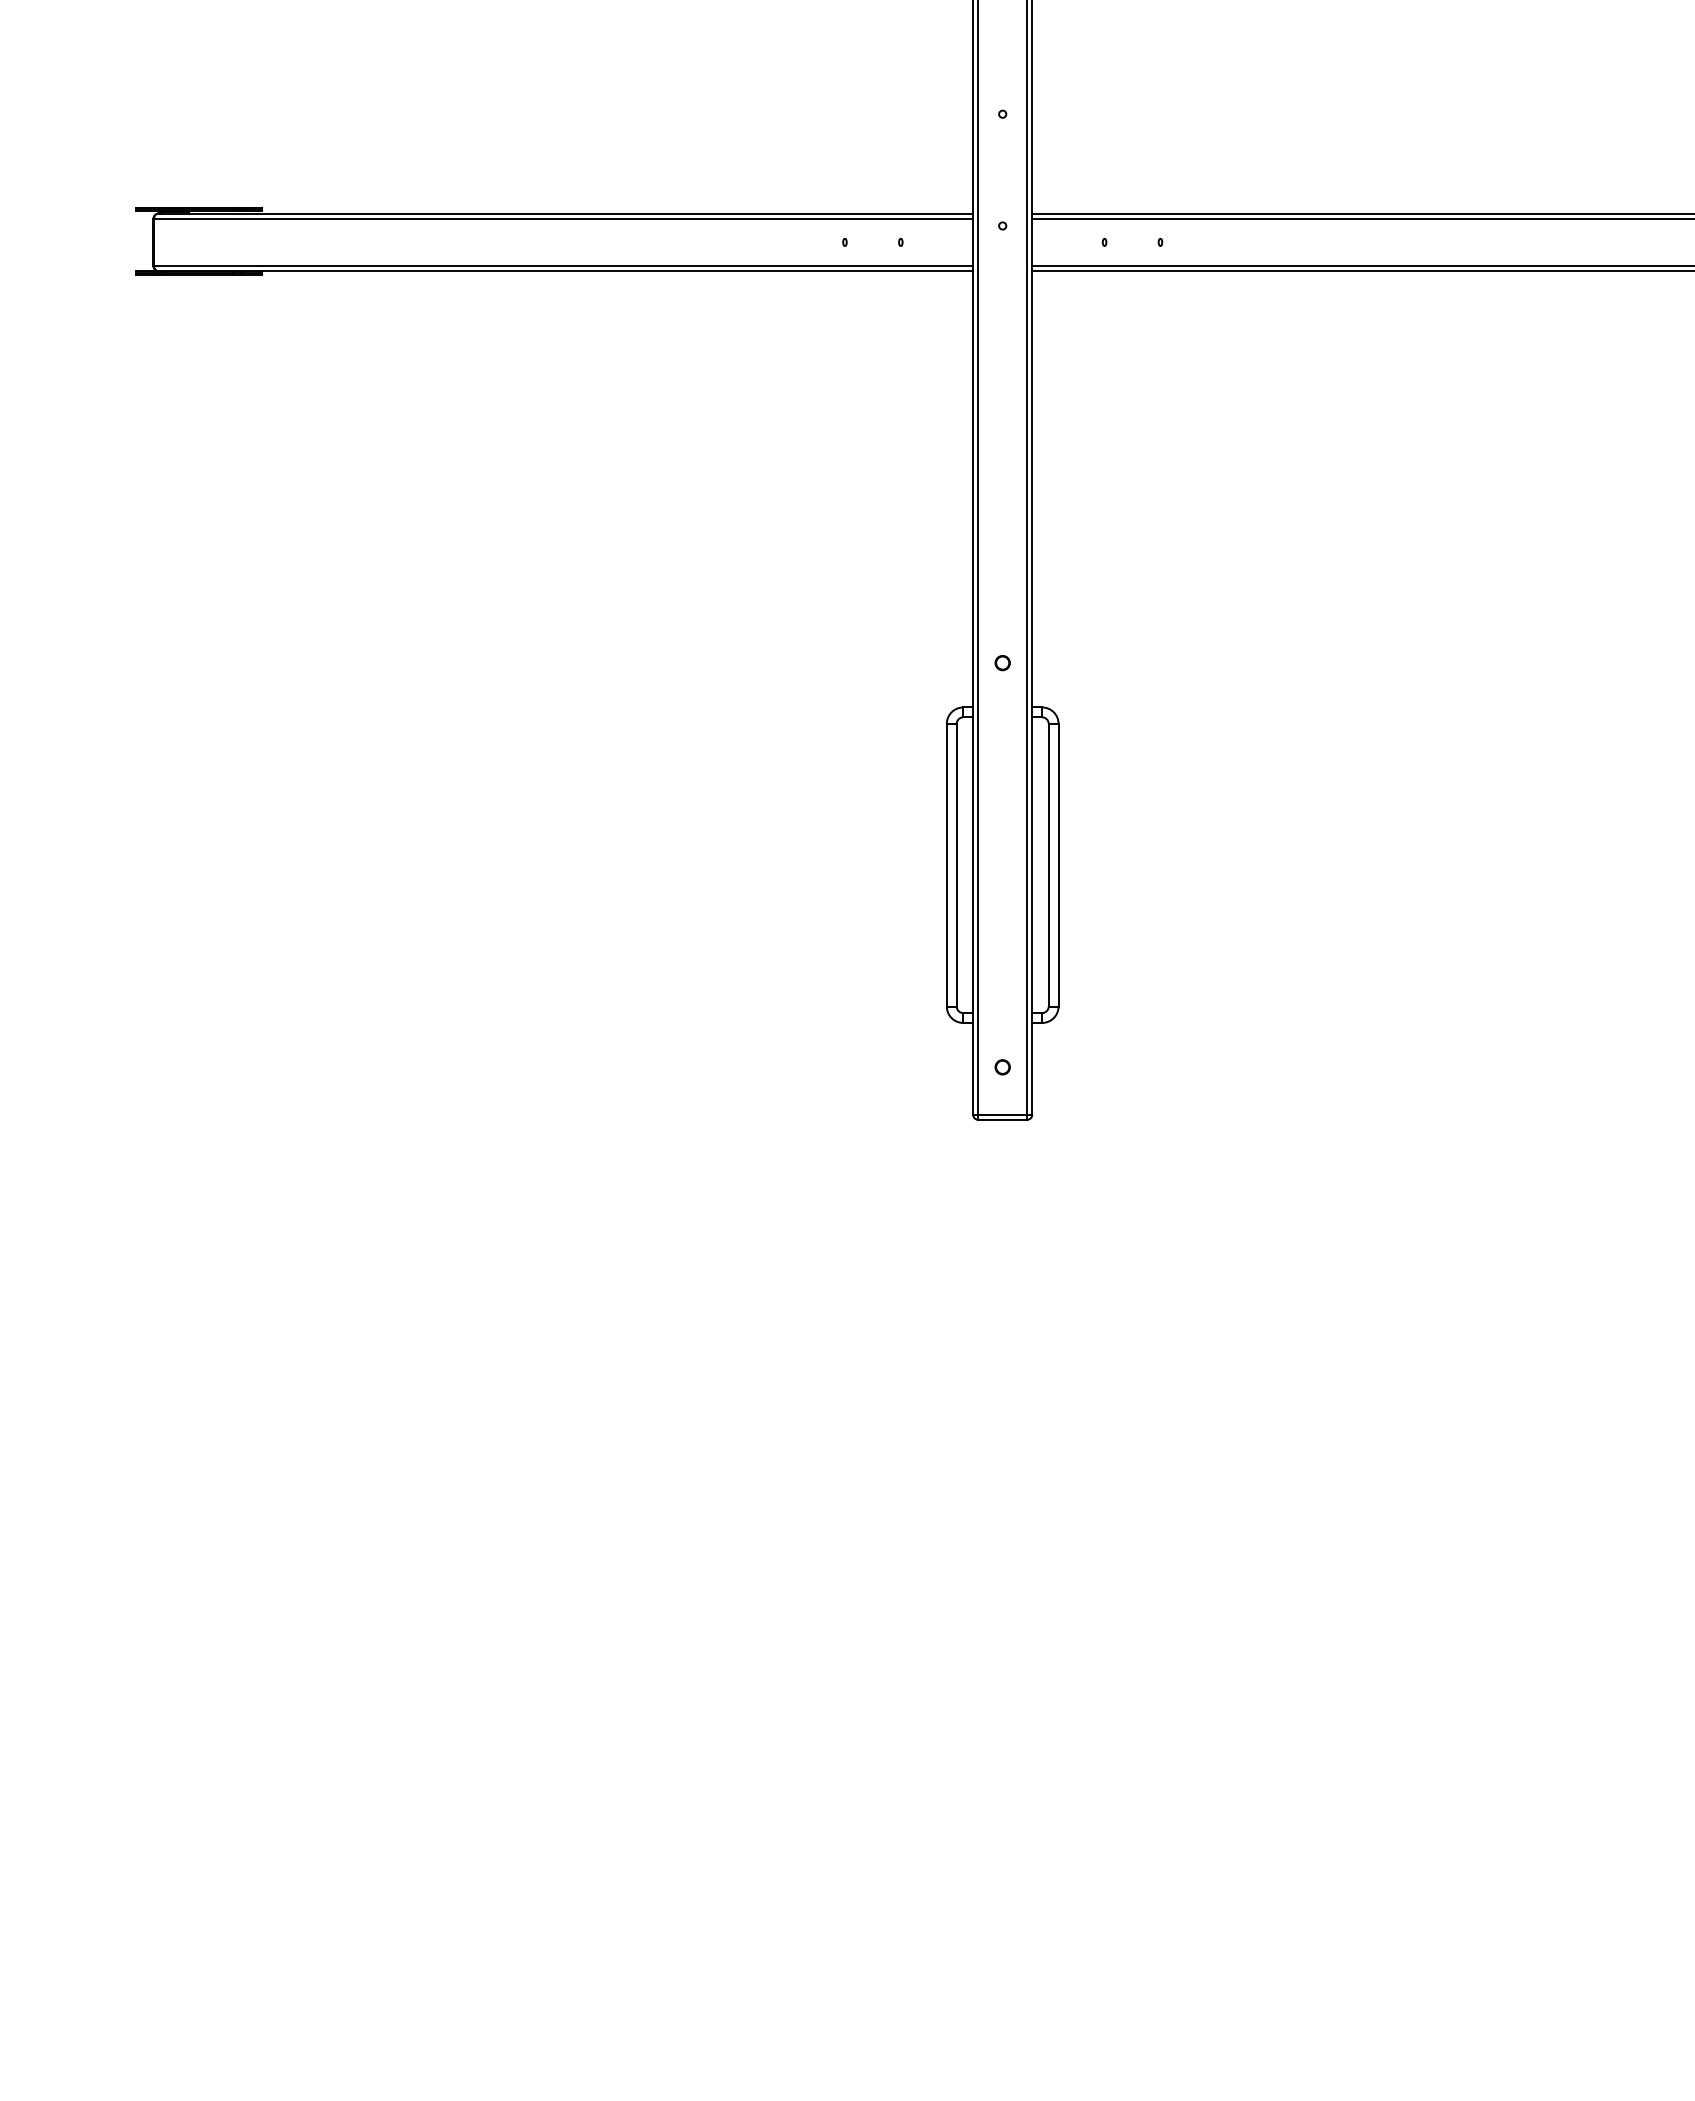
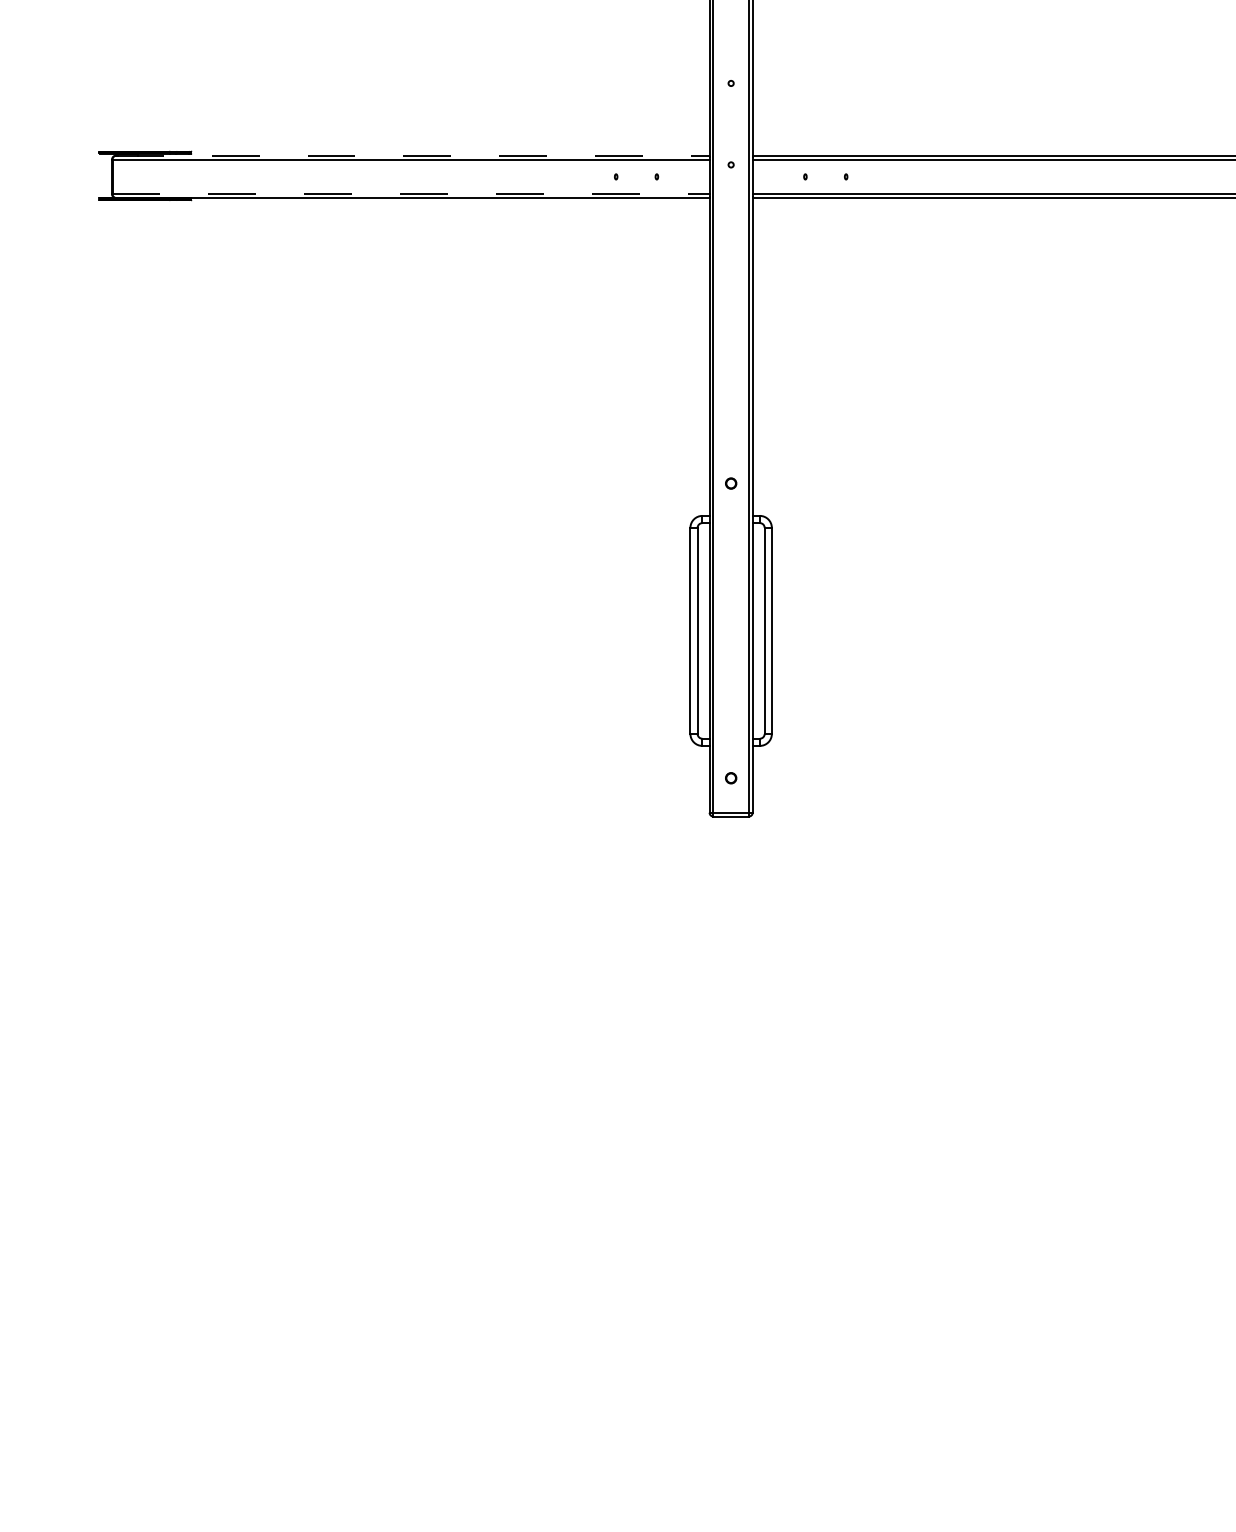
line: (566, 213) -> (413, 155), solid -> dashed
line: (564, 266) -> (411, 194), solid -> dashed

